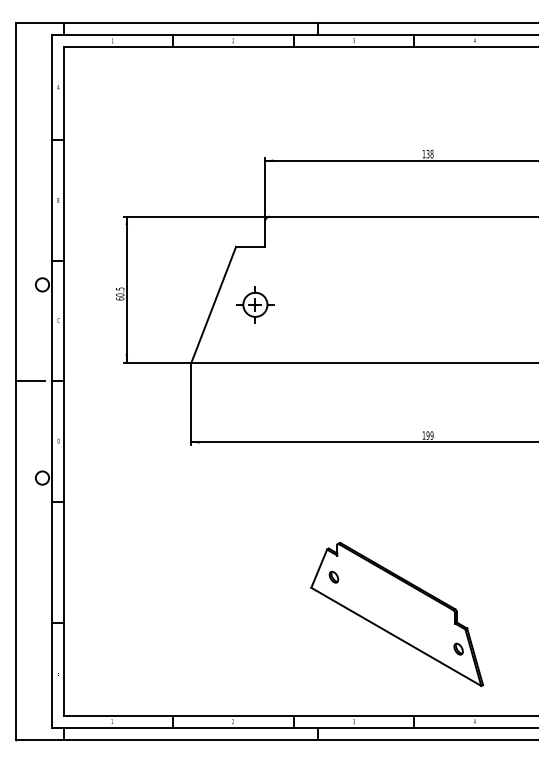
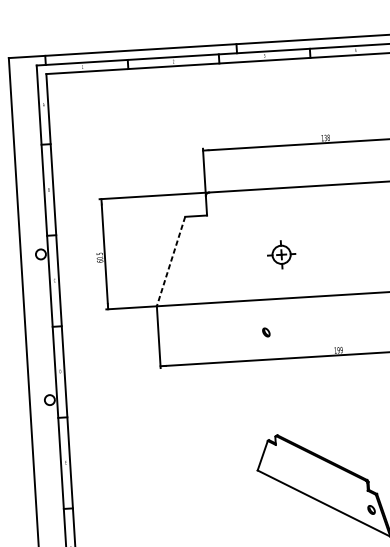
part: (255, 304) -> (281, 254), moved
line: (213, 305) -> (170, 262), solid -> dashed
line: (29, 381) -> (35, 327), removed
part: (333, 576) -> (265, 331), moved

